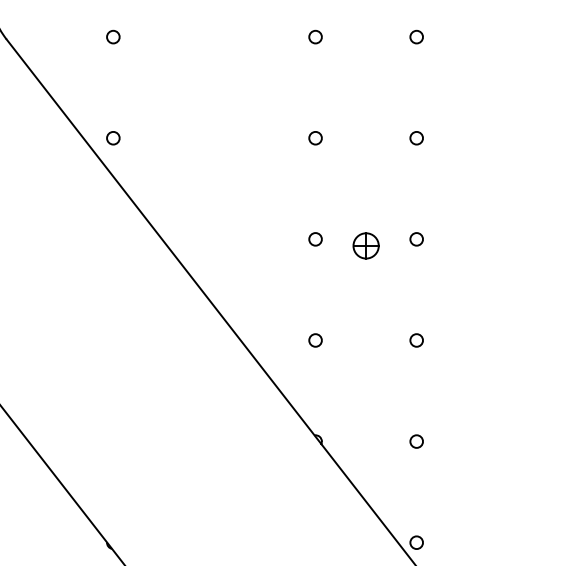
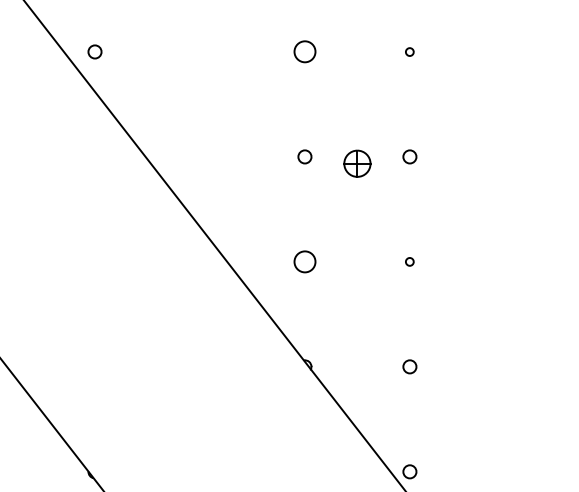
circle: (315, 138) -> (304, 52), size x1.6
circle: (416, 138) -> (409, 52), size x0.6
circle: (315, 340) -> (304, 261), size x1.6
circle: (416, 340) -> (409, 261), size x0.6

